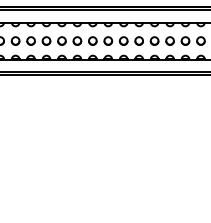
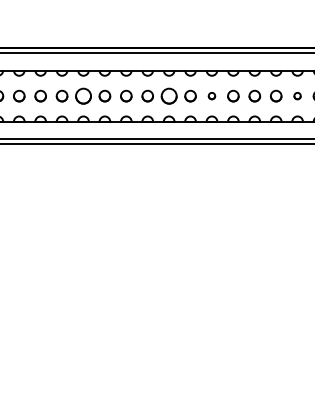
part: (31, 40) -> (83, 95), size x1.4
part: (92, 40) -> (168, 95), size x1.4
part: (123, 40) -> (211, 95), size x0.6
part: (185, 40) -> (297, 95), size x0.6

